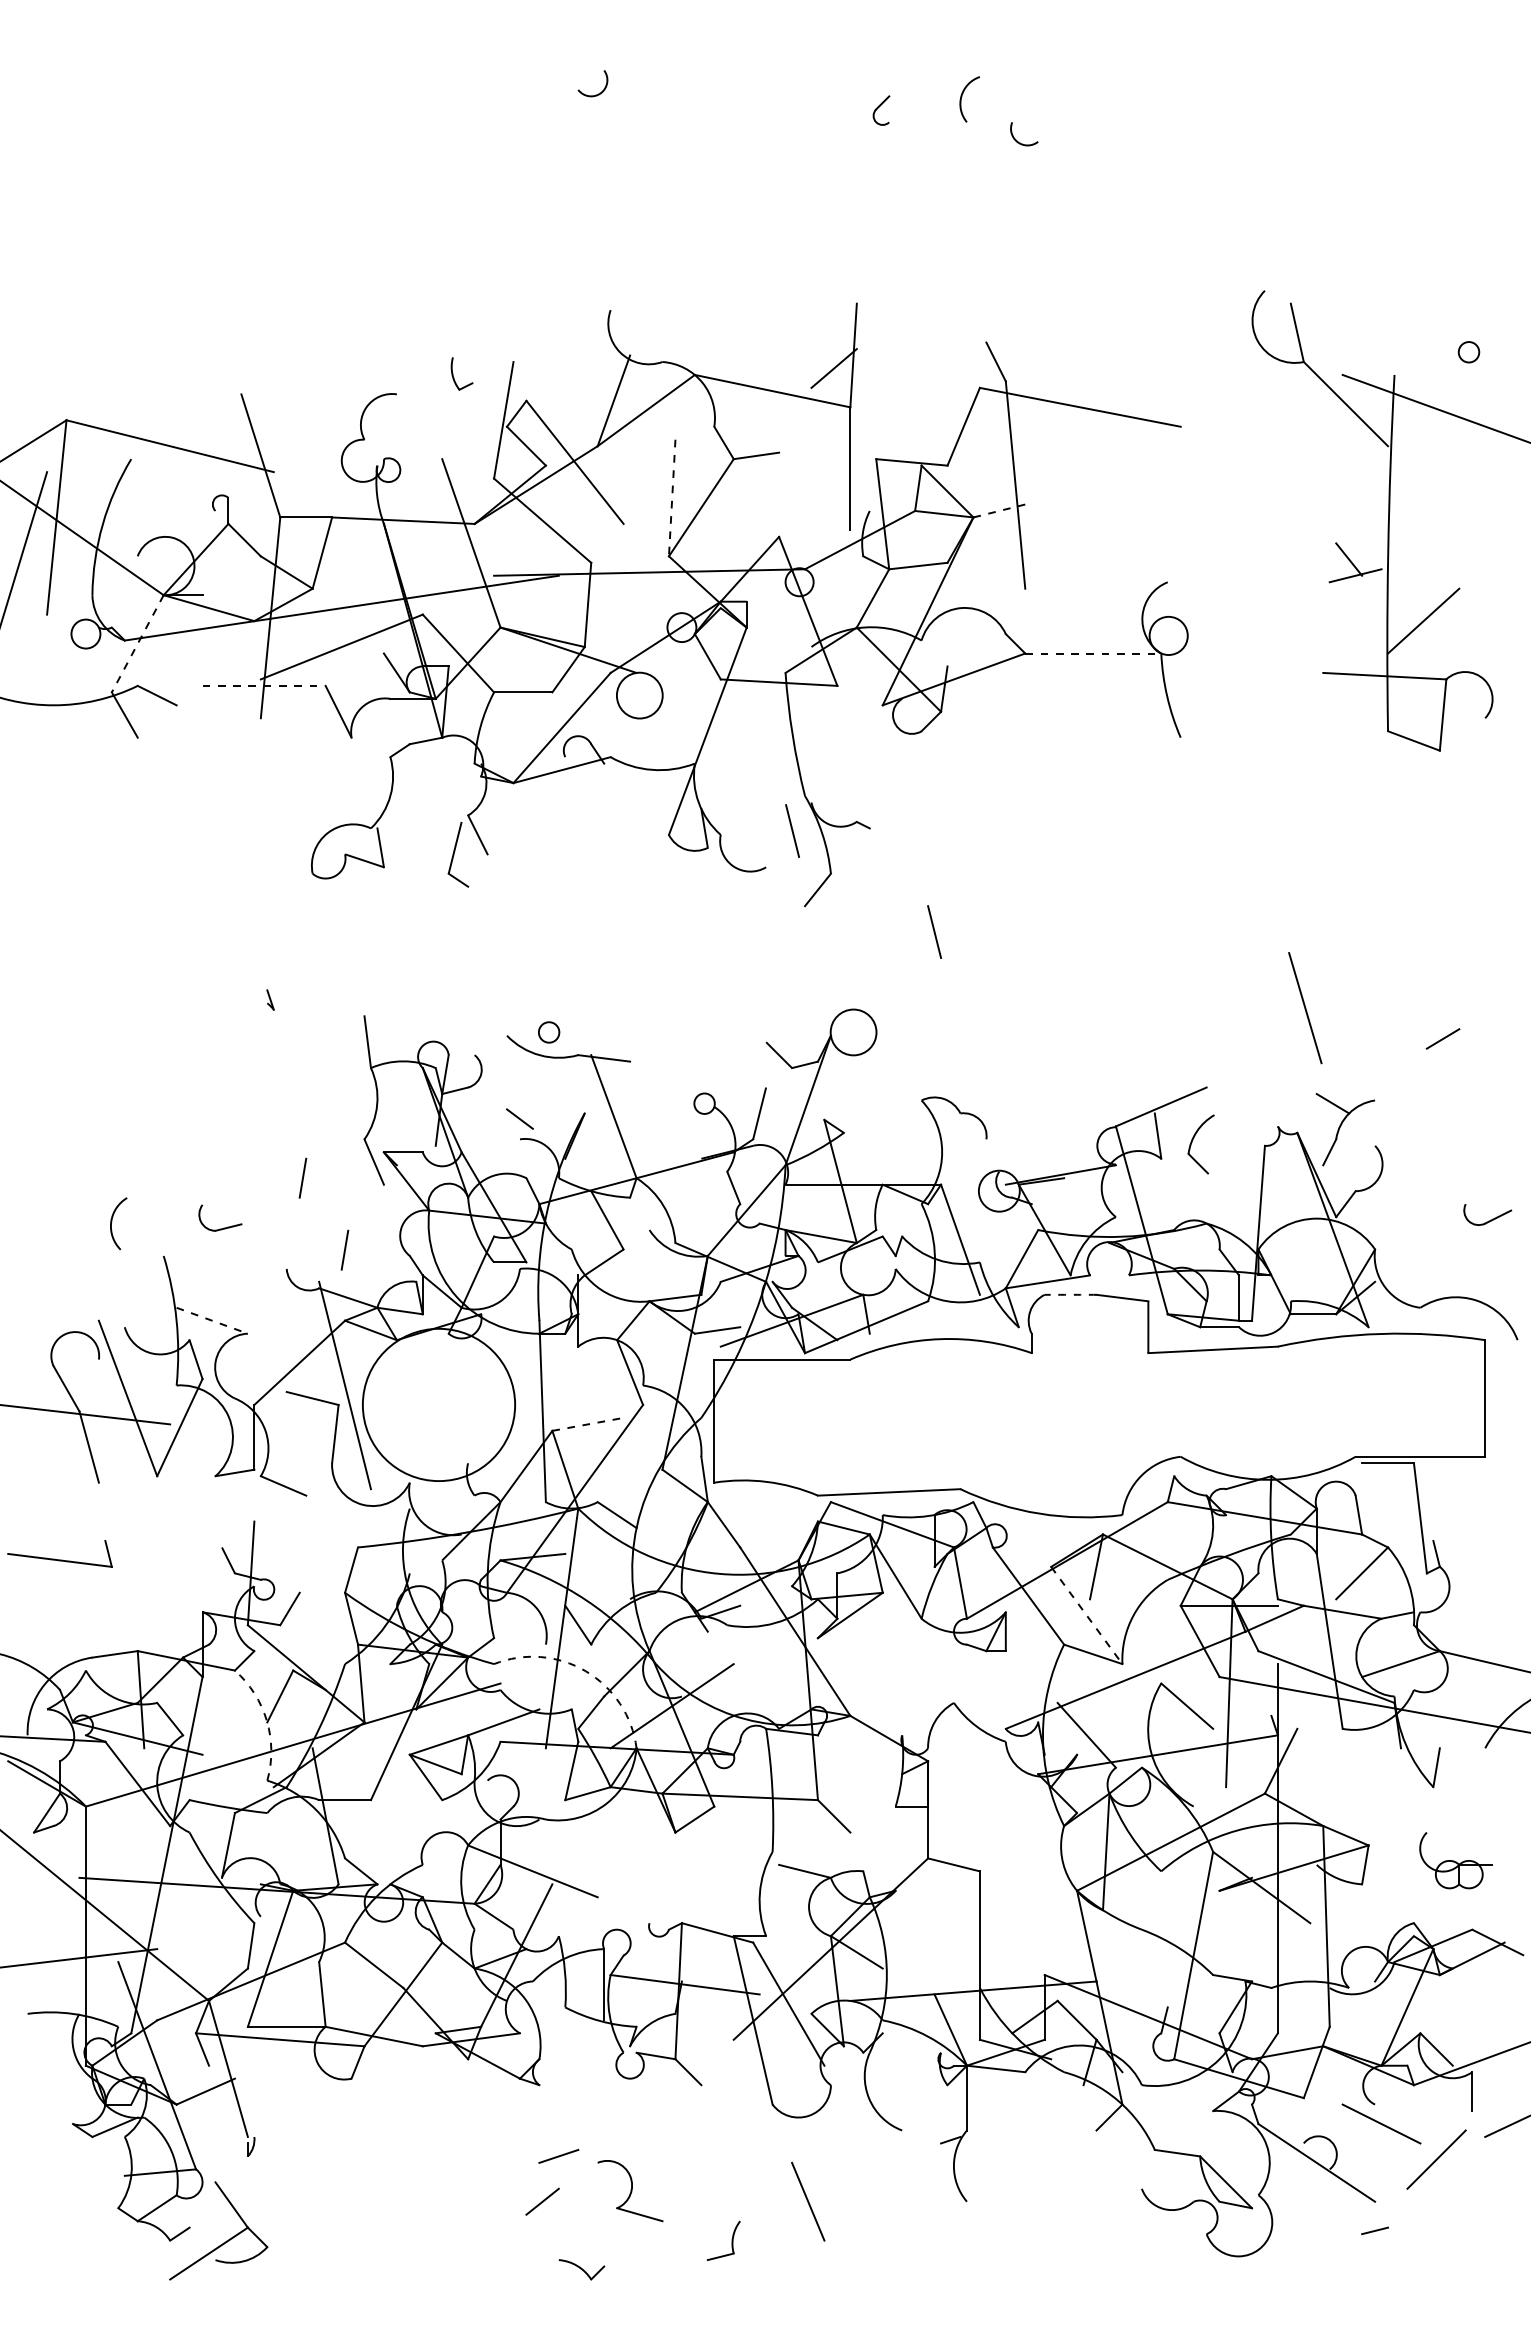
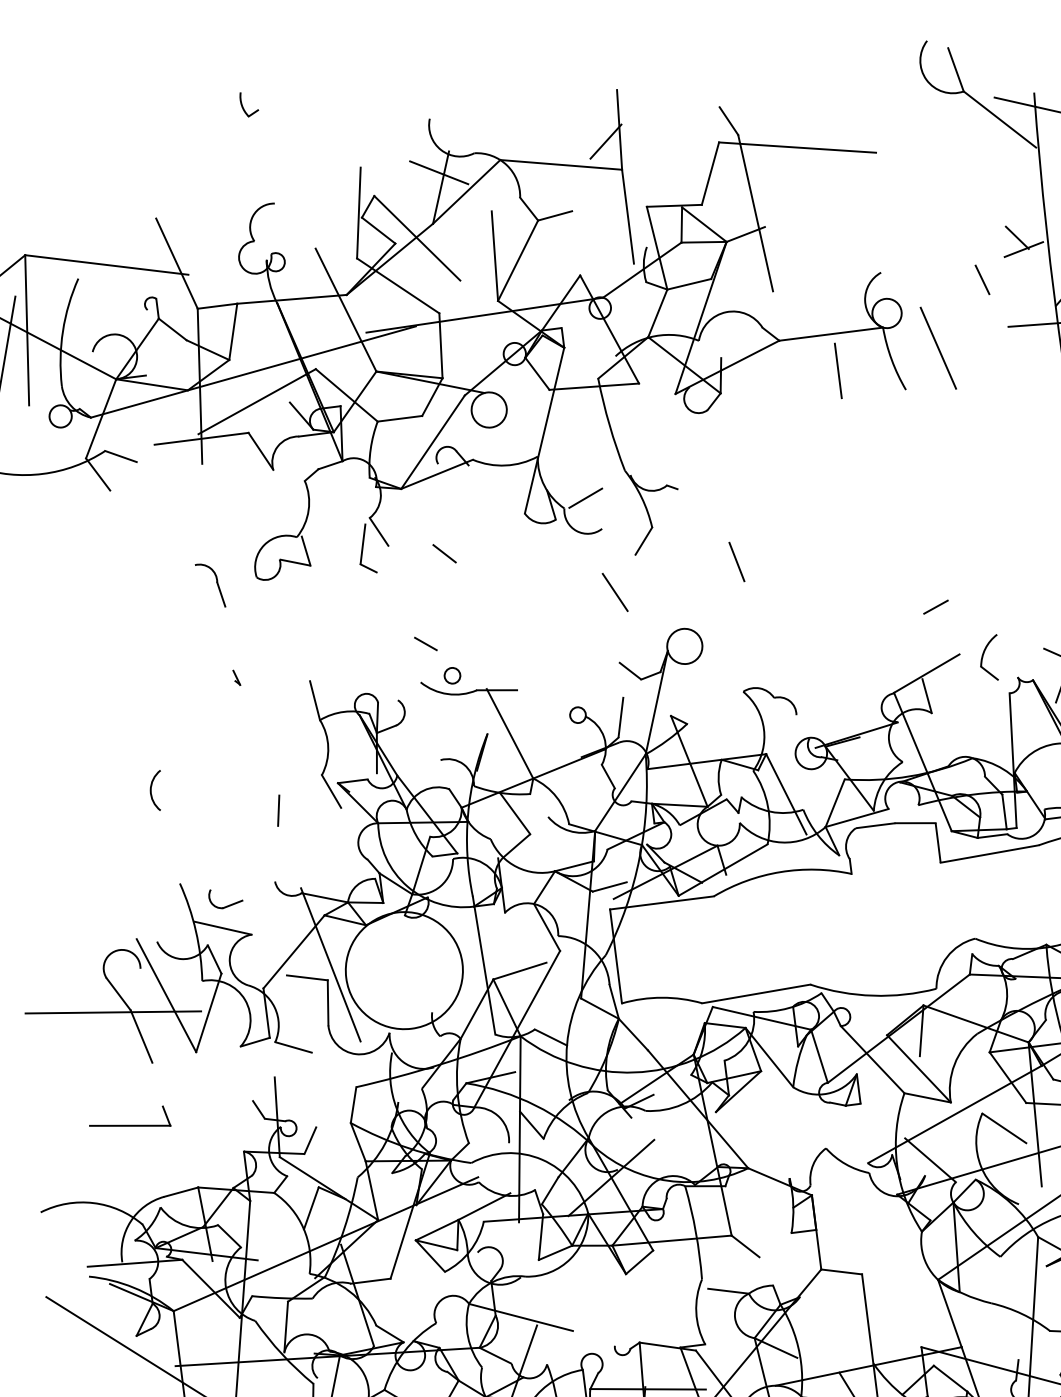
part: (453, 373) -> (242, 104), moved
line: (613, 381) -> (438, 172), added
line: (672, 498) -> (495, 256), dashed -> solid
line: (999, 511) -> (745, 234), dashed -> solid
line: (1296, 607) -> (981, 279), added
line: (137, 644) -> (101, 419), dashed -> solid
line: (1093, 653) -> (831, 334), dashed -> solid
line: (264, 685) -> (201, 438), dashed -> solid
line: (1096, 701) -> (838, 370), added
line: (749, 824) -> (585, 497), added
line: (792, 830) -> (618, 498), removed
part: (259, 873) -> (216, 582), added
line: (558, 873) -> (444, 553), added
line: (772, 951) -> (615, 592), added
line: (1305, 1008) -> (938, 348), moved
line: (1183, 1022) -> (935, 607), added
line: (519, 1118) -> (425, 643), moved
part: (1193, 1140) -> (983, 656), moved
arc: (112, 1222) -> (151, 790), moved
part: (223, 1227) -> (229, 904), moved
line: (344, 1249) -> (317, 861), removed
arc: (1070, 1294) -> (875, 825), dashed -> solid
line: (212, 1320) -> (223, 928), dashed -> solid
line: (588, 1424) -> (520, 971), dashed -> solid
line: (1087, 1615) -> (919, 1068), dashed -> solid
arc: (585, 1671) -> (541, 1159), dashed -> solid
arc: (266, 1720) -> (303, 1228), dashed -> solid

